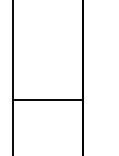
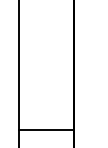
line: (47, 100) -> (46, 130), moved

